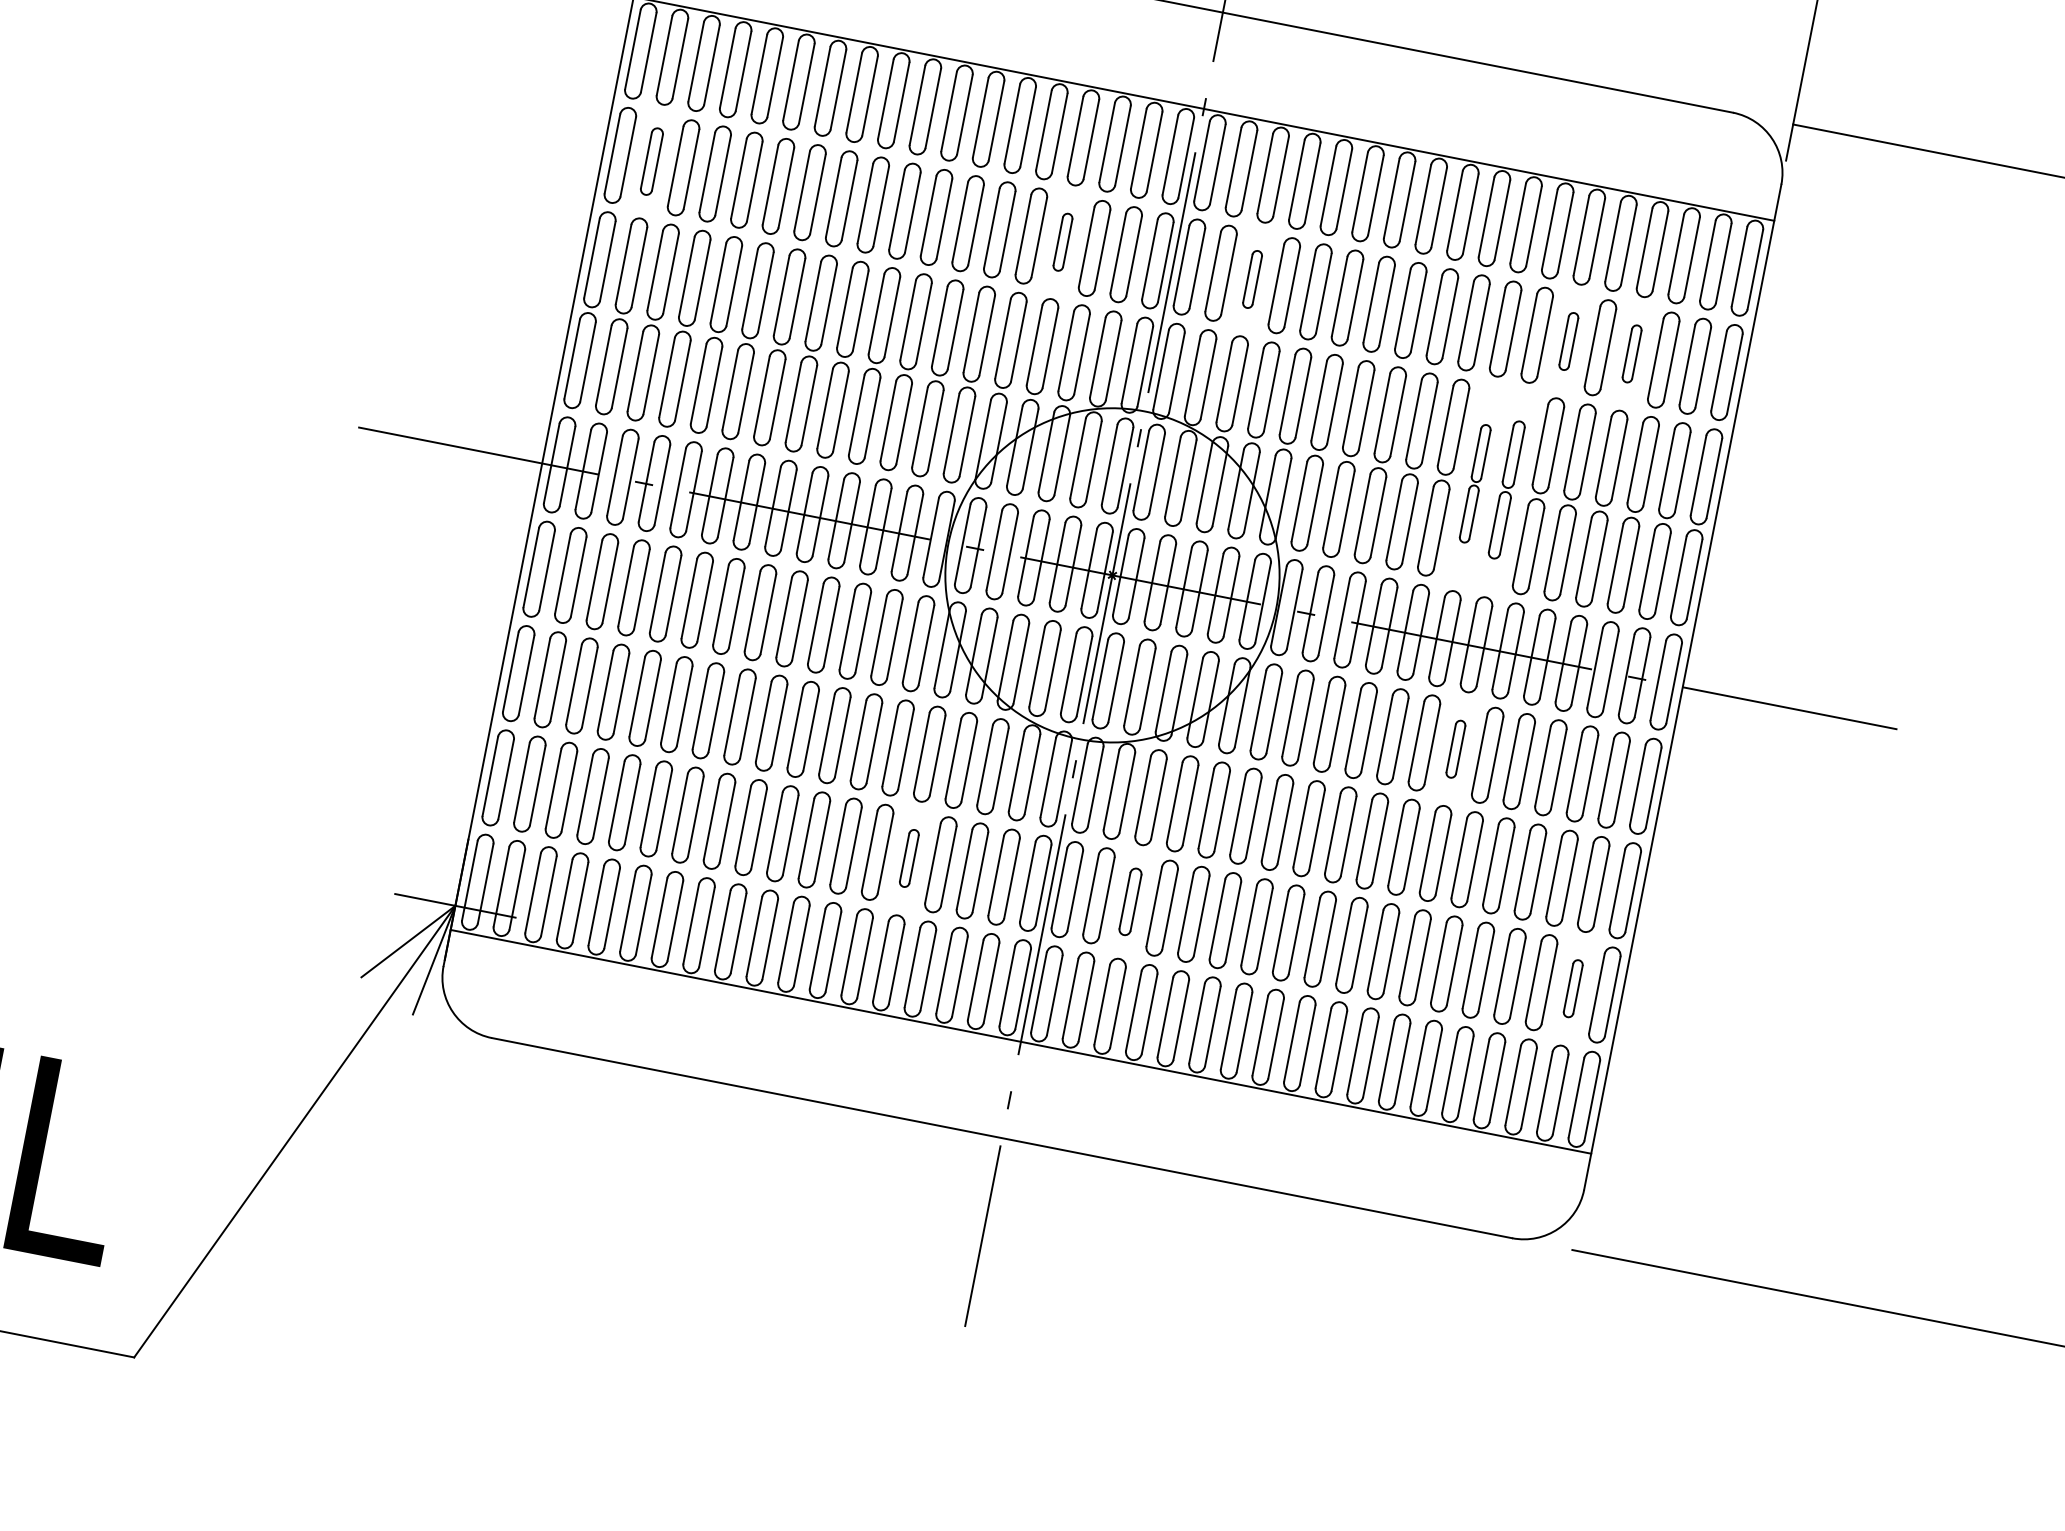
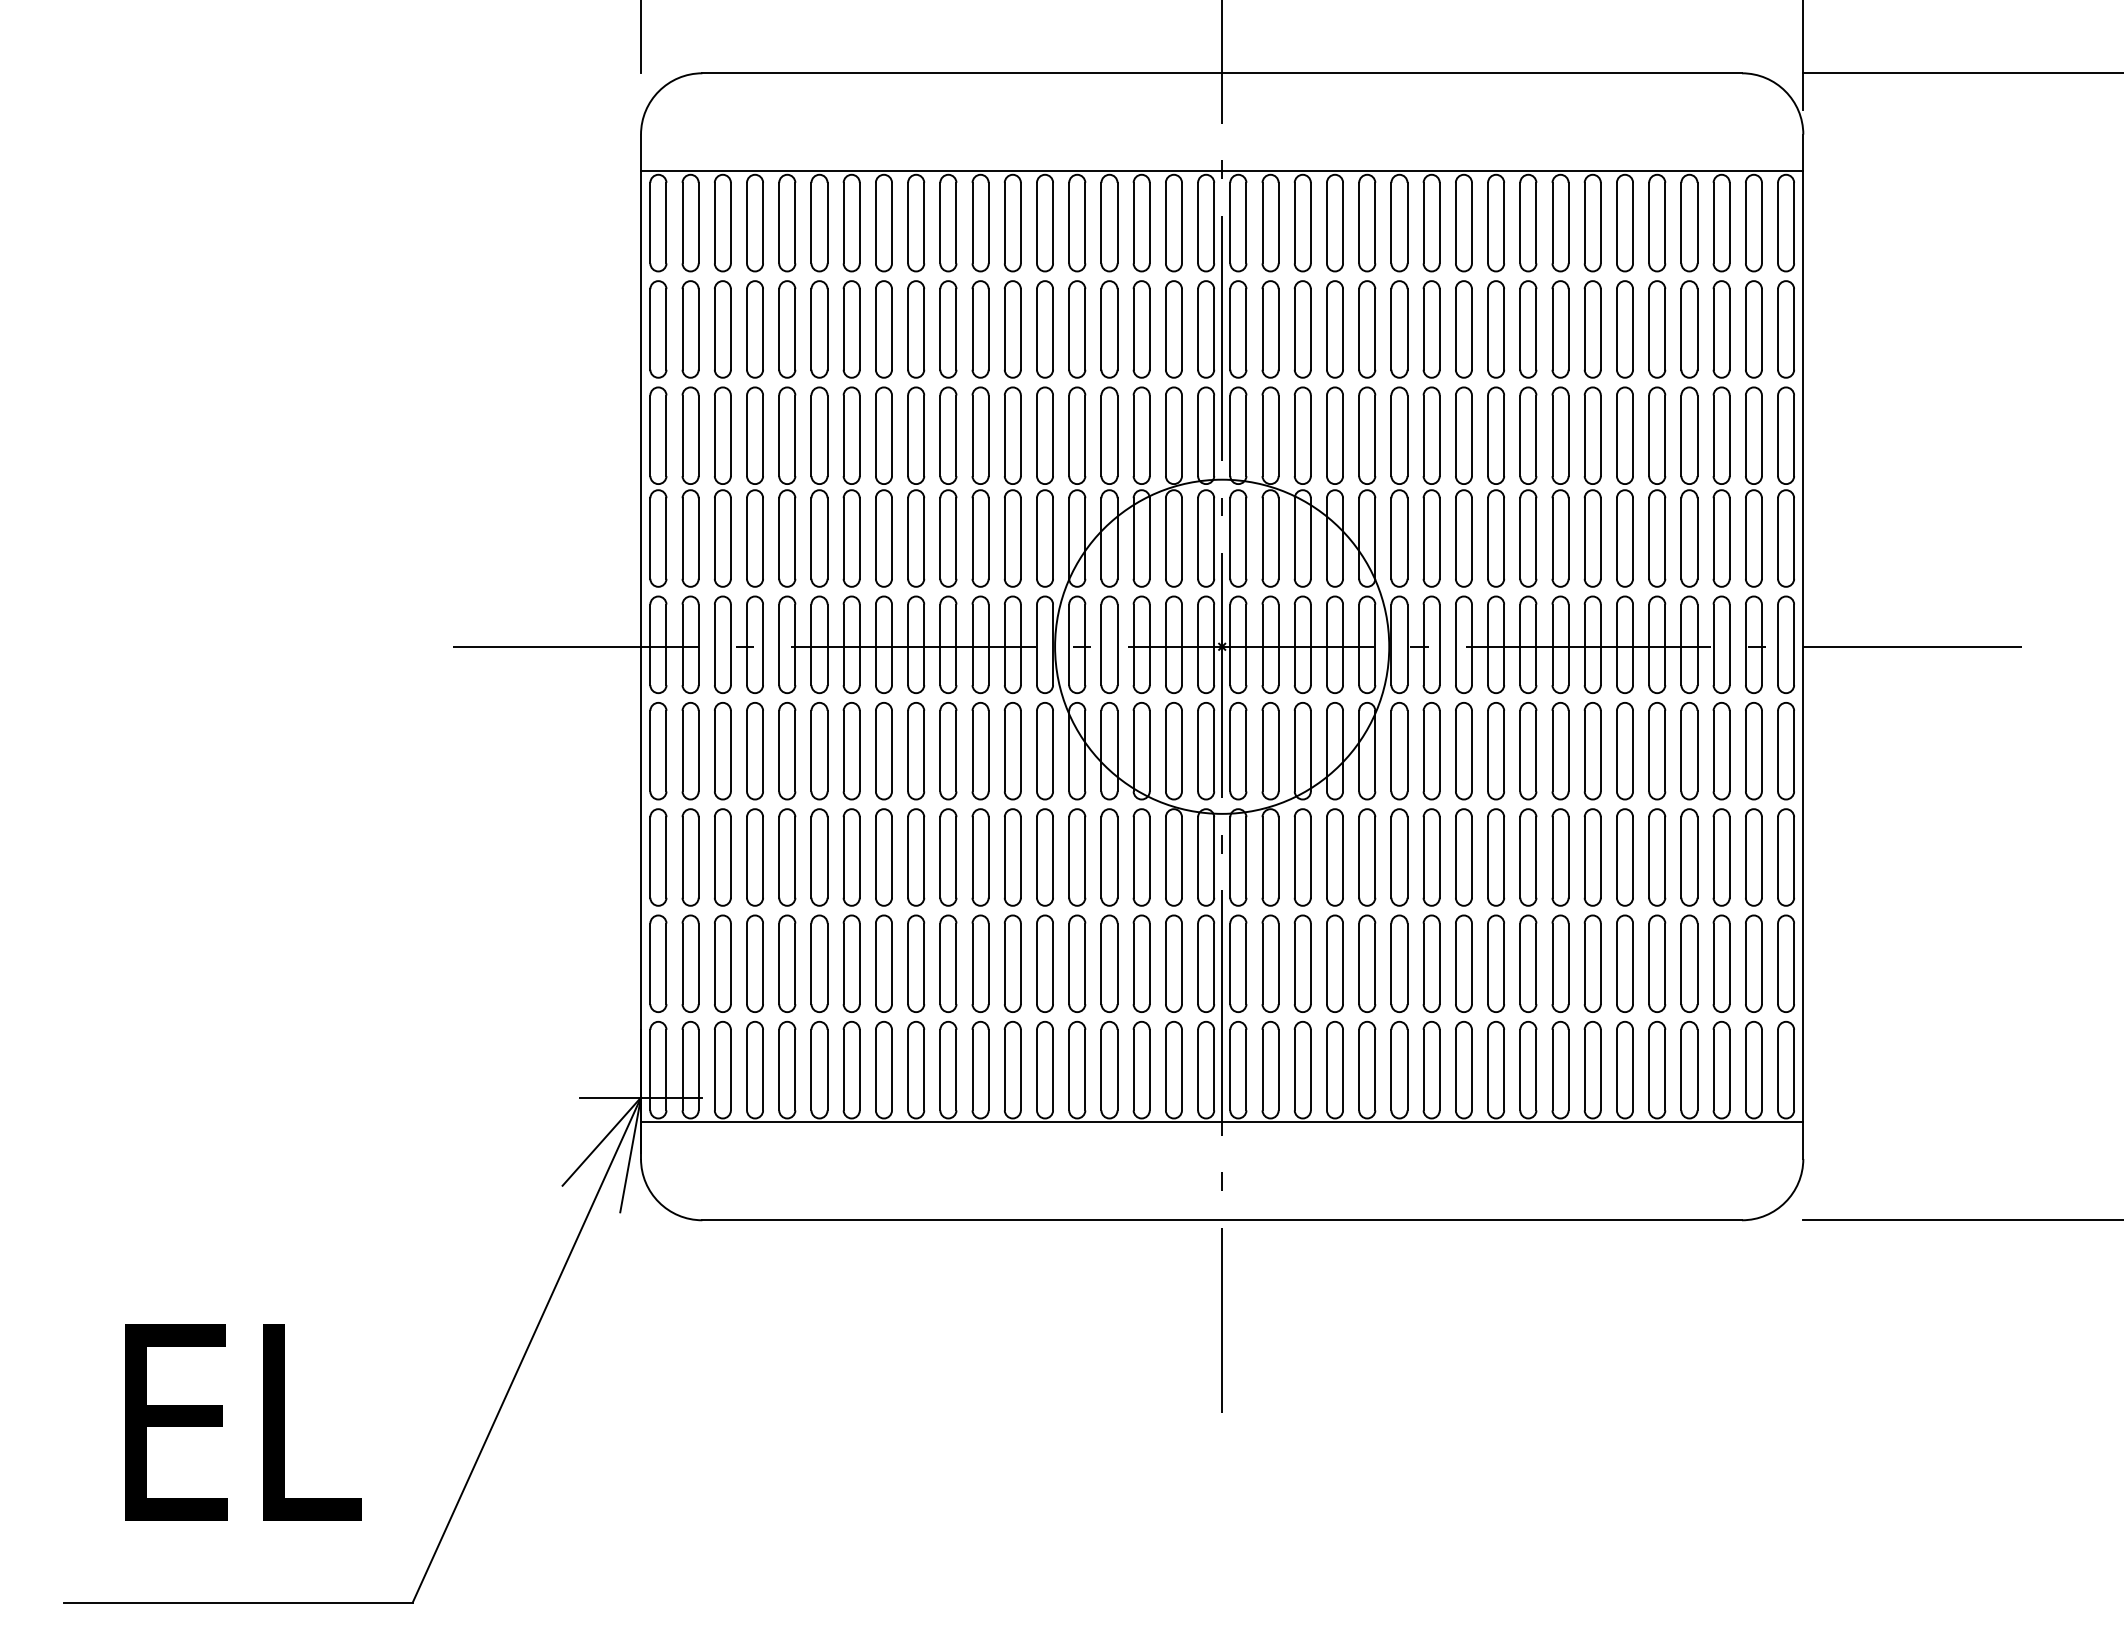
part: (651, 161) -> (690, 329), size x1.43
part: (1063, 242) -> (1109, 329), size x1.67
part: (1252, 279) -> (1302, 329), size x1.67
part: (1568, 341) -> (1624, 329), size x1.67
part: (1632, 353) -> (1689, 329), size x1.67
part: (1475, 483) -> (1560, 486), size x1.67
part: (1506, 489) -> (1592, 486), size x1.43
part: (1455, 749) -> (1592, 751), size x1.67
part: (909, 858) -> (1077, 963), size x1.67
part: (1130, 901) -> (1302, 963), size x1.43
part: (1572, 988) -> (1753, 963), size x1.67

